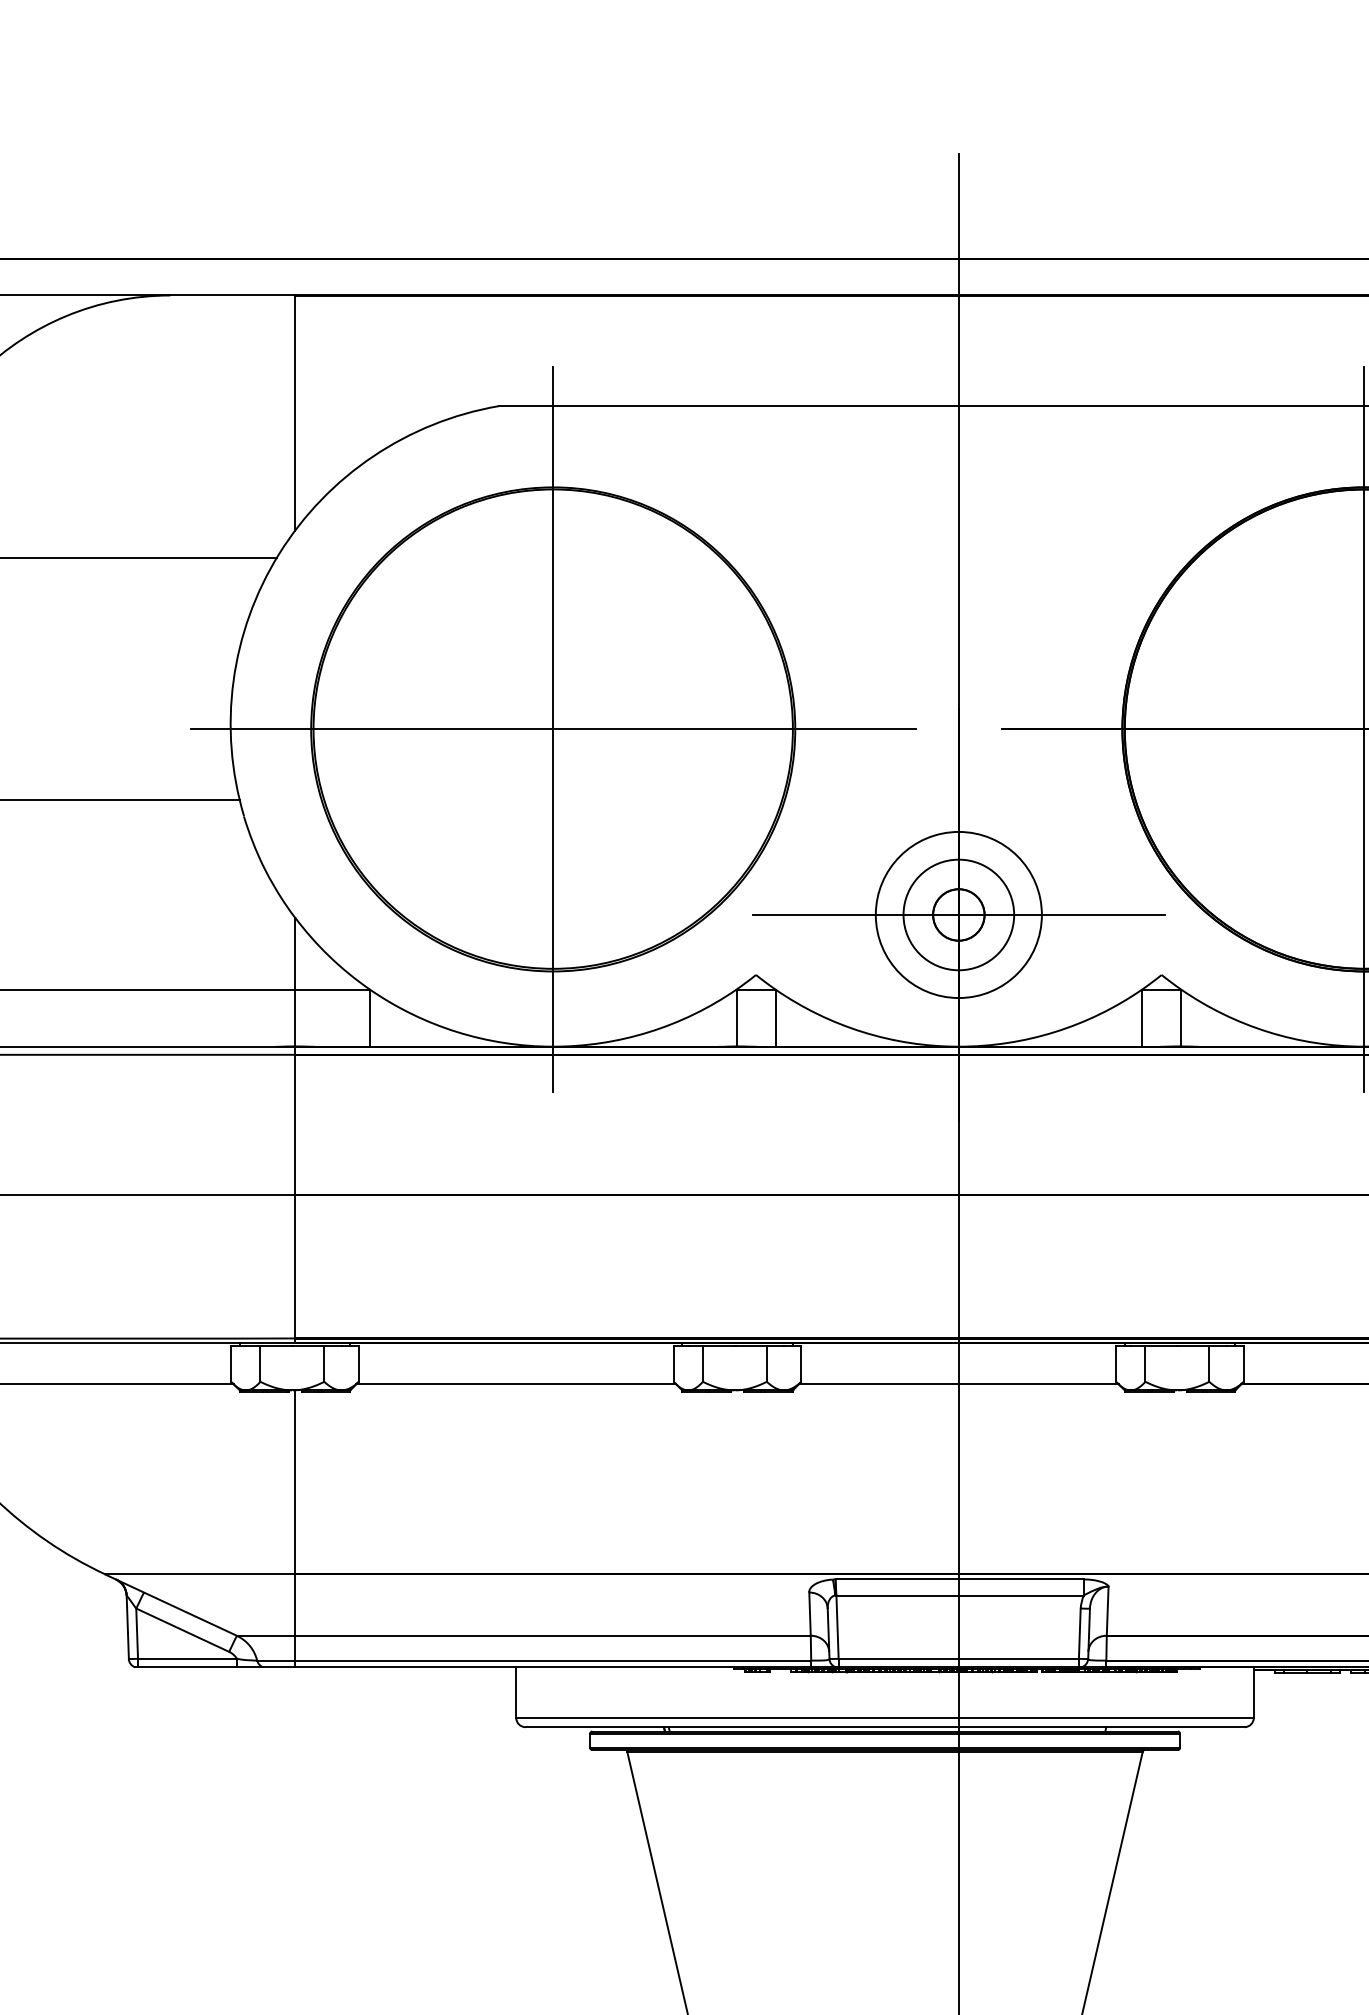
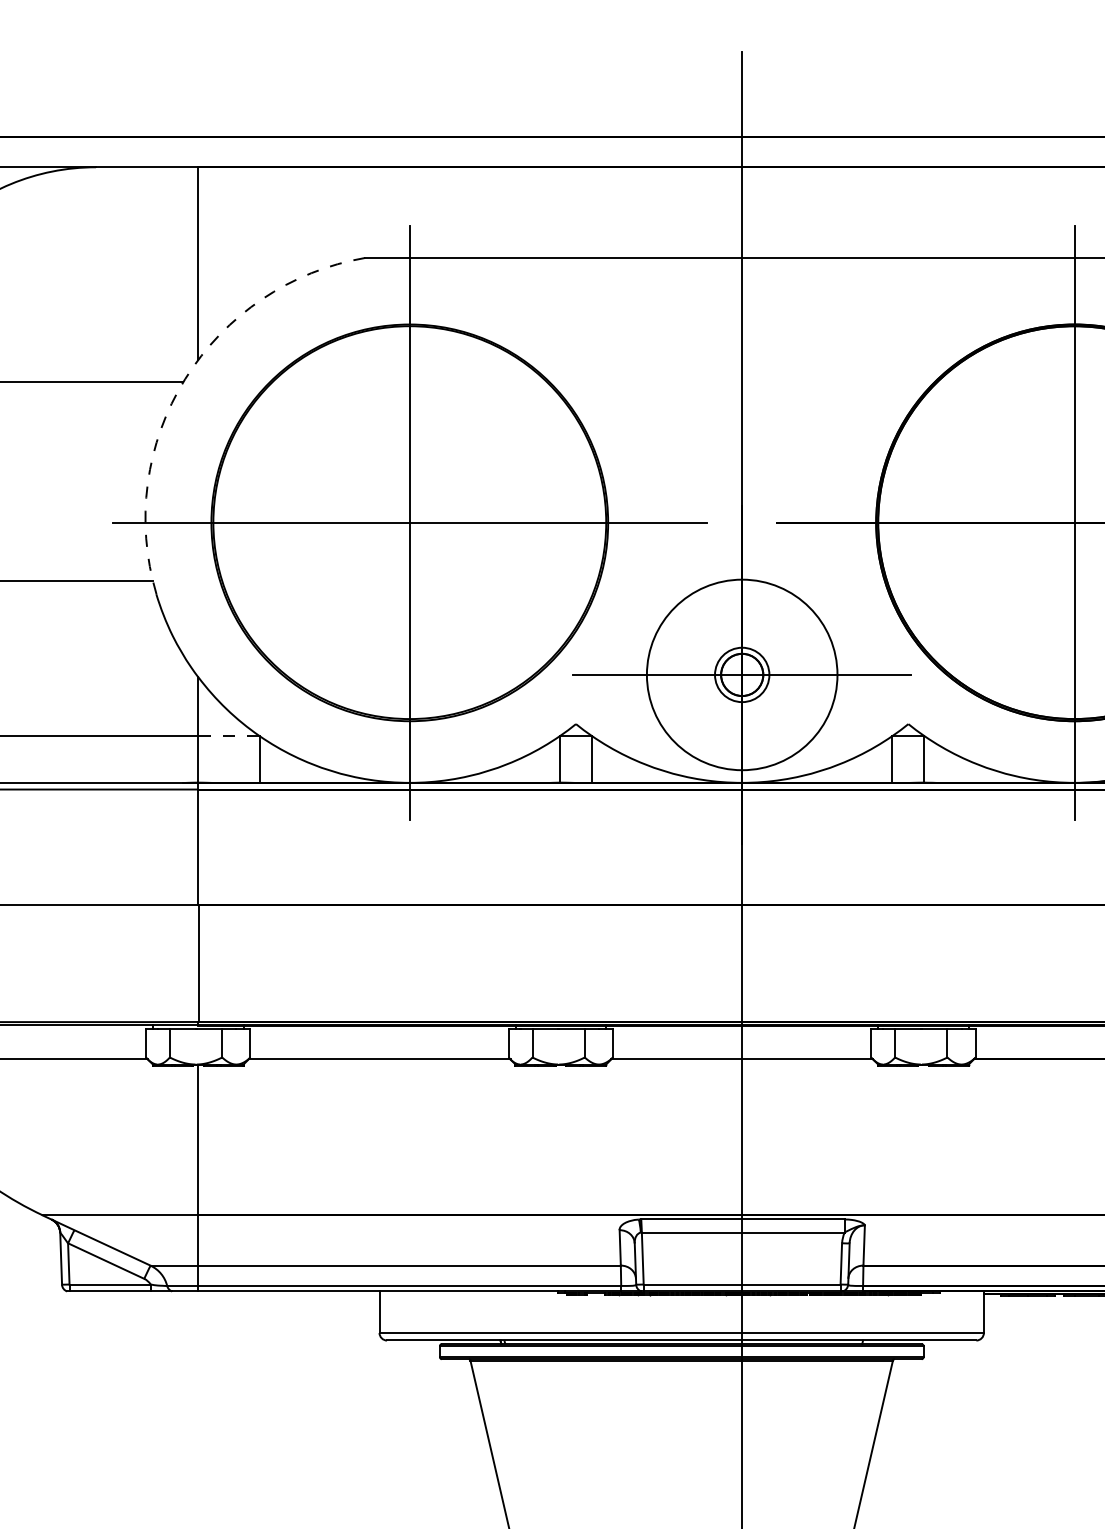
arc: (279, 553) -> (185, 378), solid -> dashed
circle: (958, 914) -> (741, 674), size x0.6
circle: (958, 914) -> (741, 674), size x1.4
line: (332, 989) -> (228, 736), solid -> dashed

